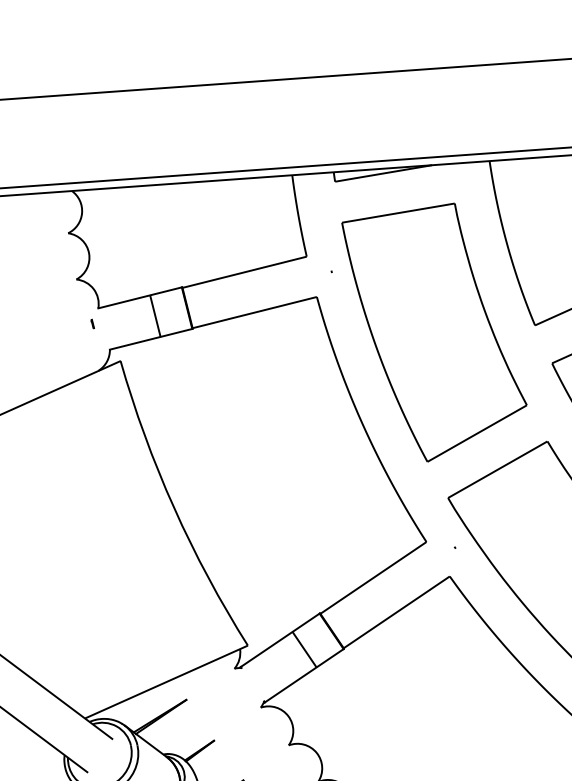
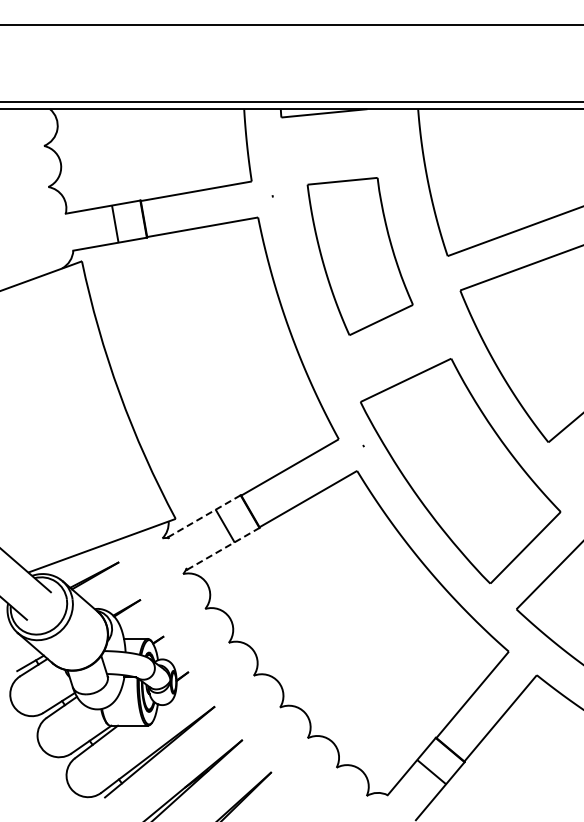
part: (92, 323) -> (59, 226), removed
part: (436, 332) -> (360, 256), size x0.7
line: (280, 640) -> (204, 516), solid -> dashed
line: (304, 675) -> (223, 548), solid -> dashed

